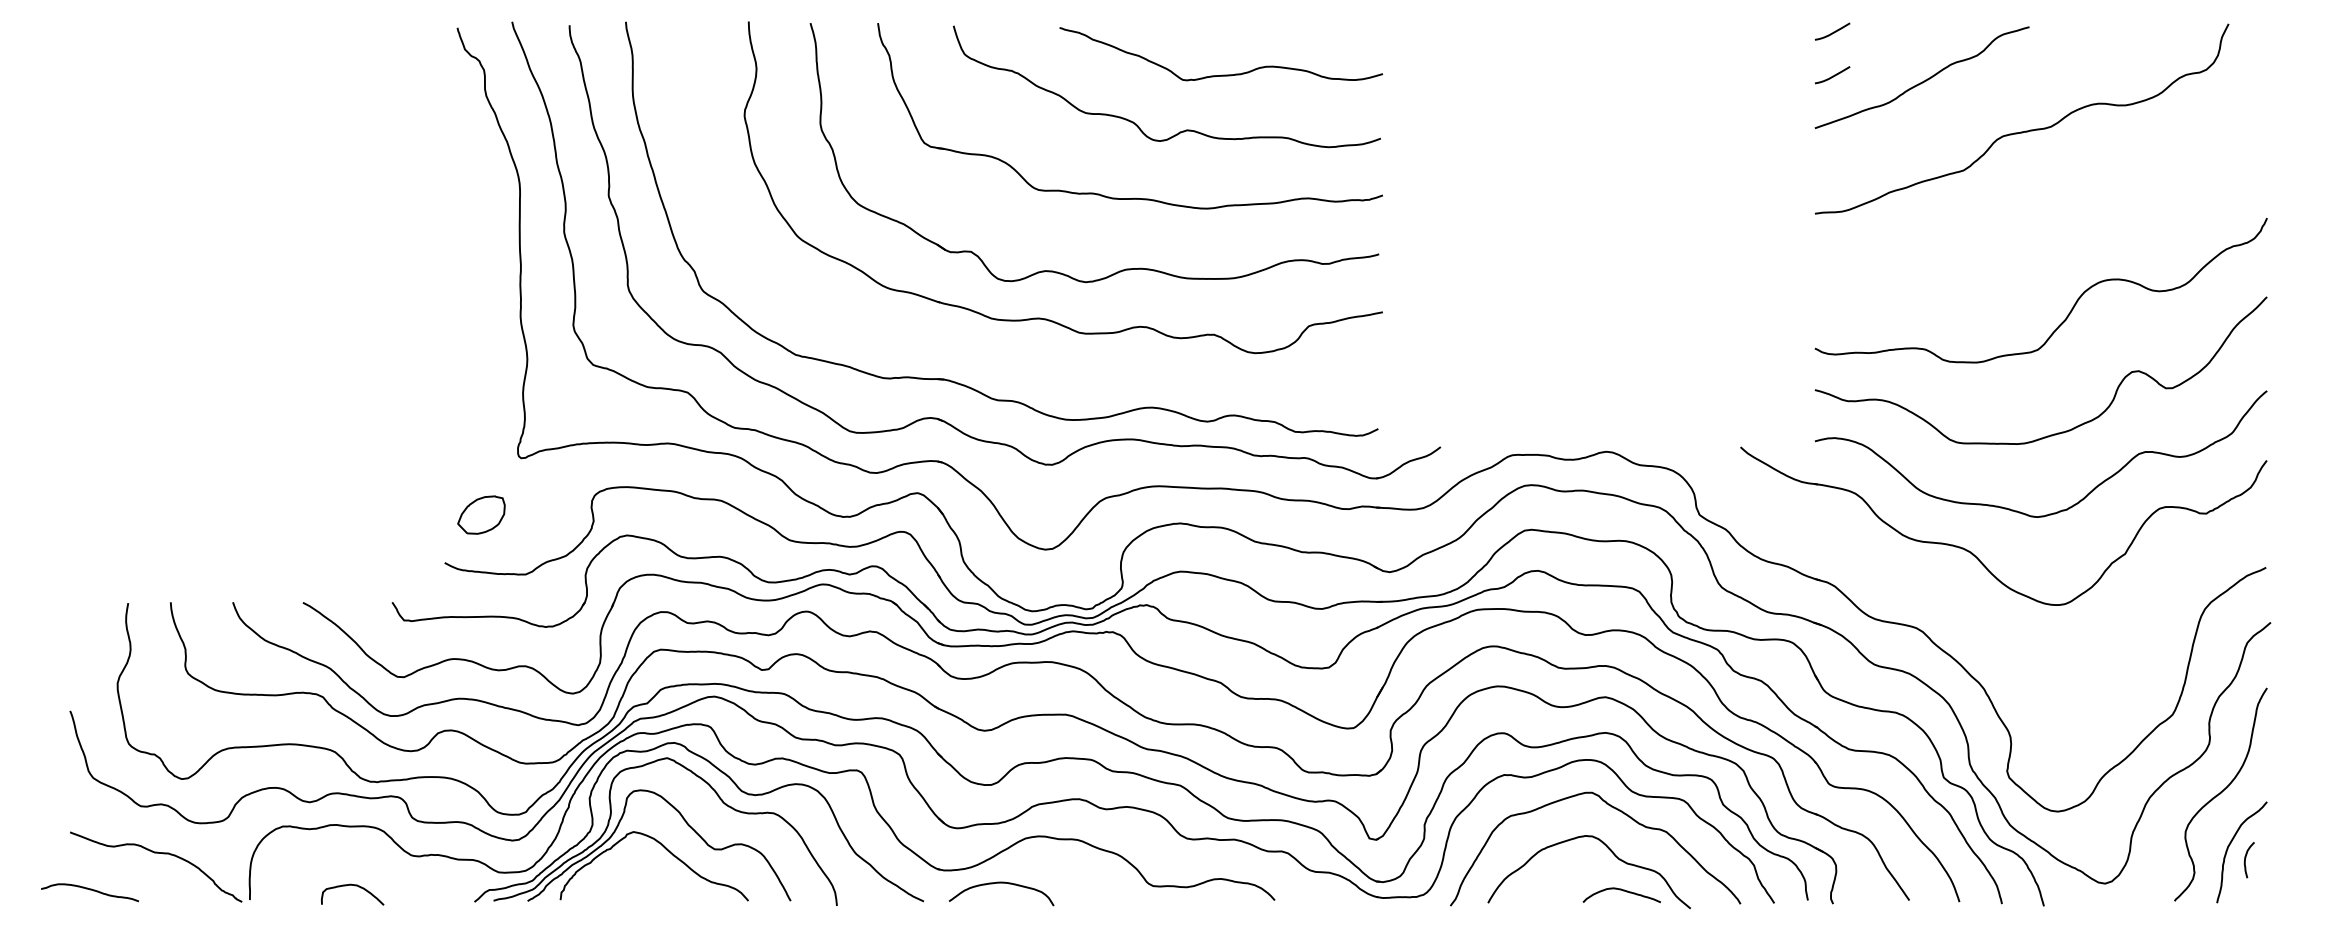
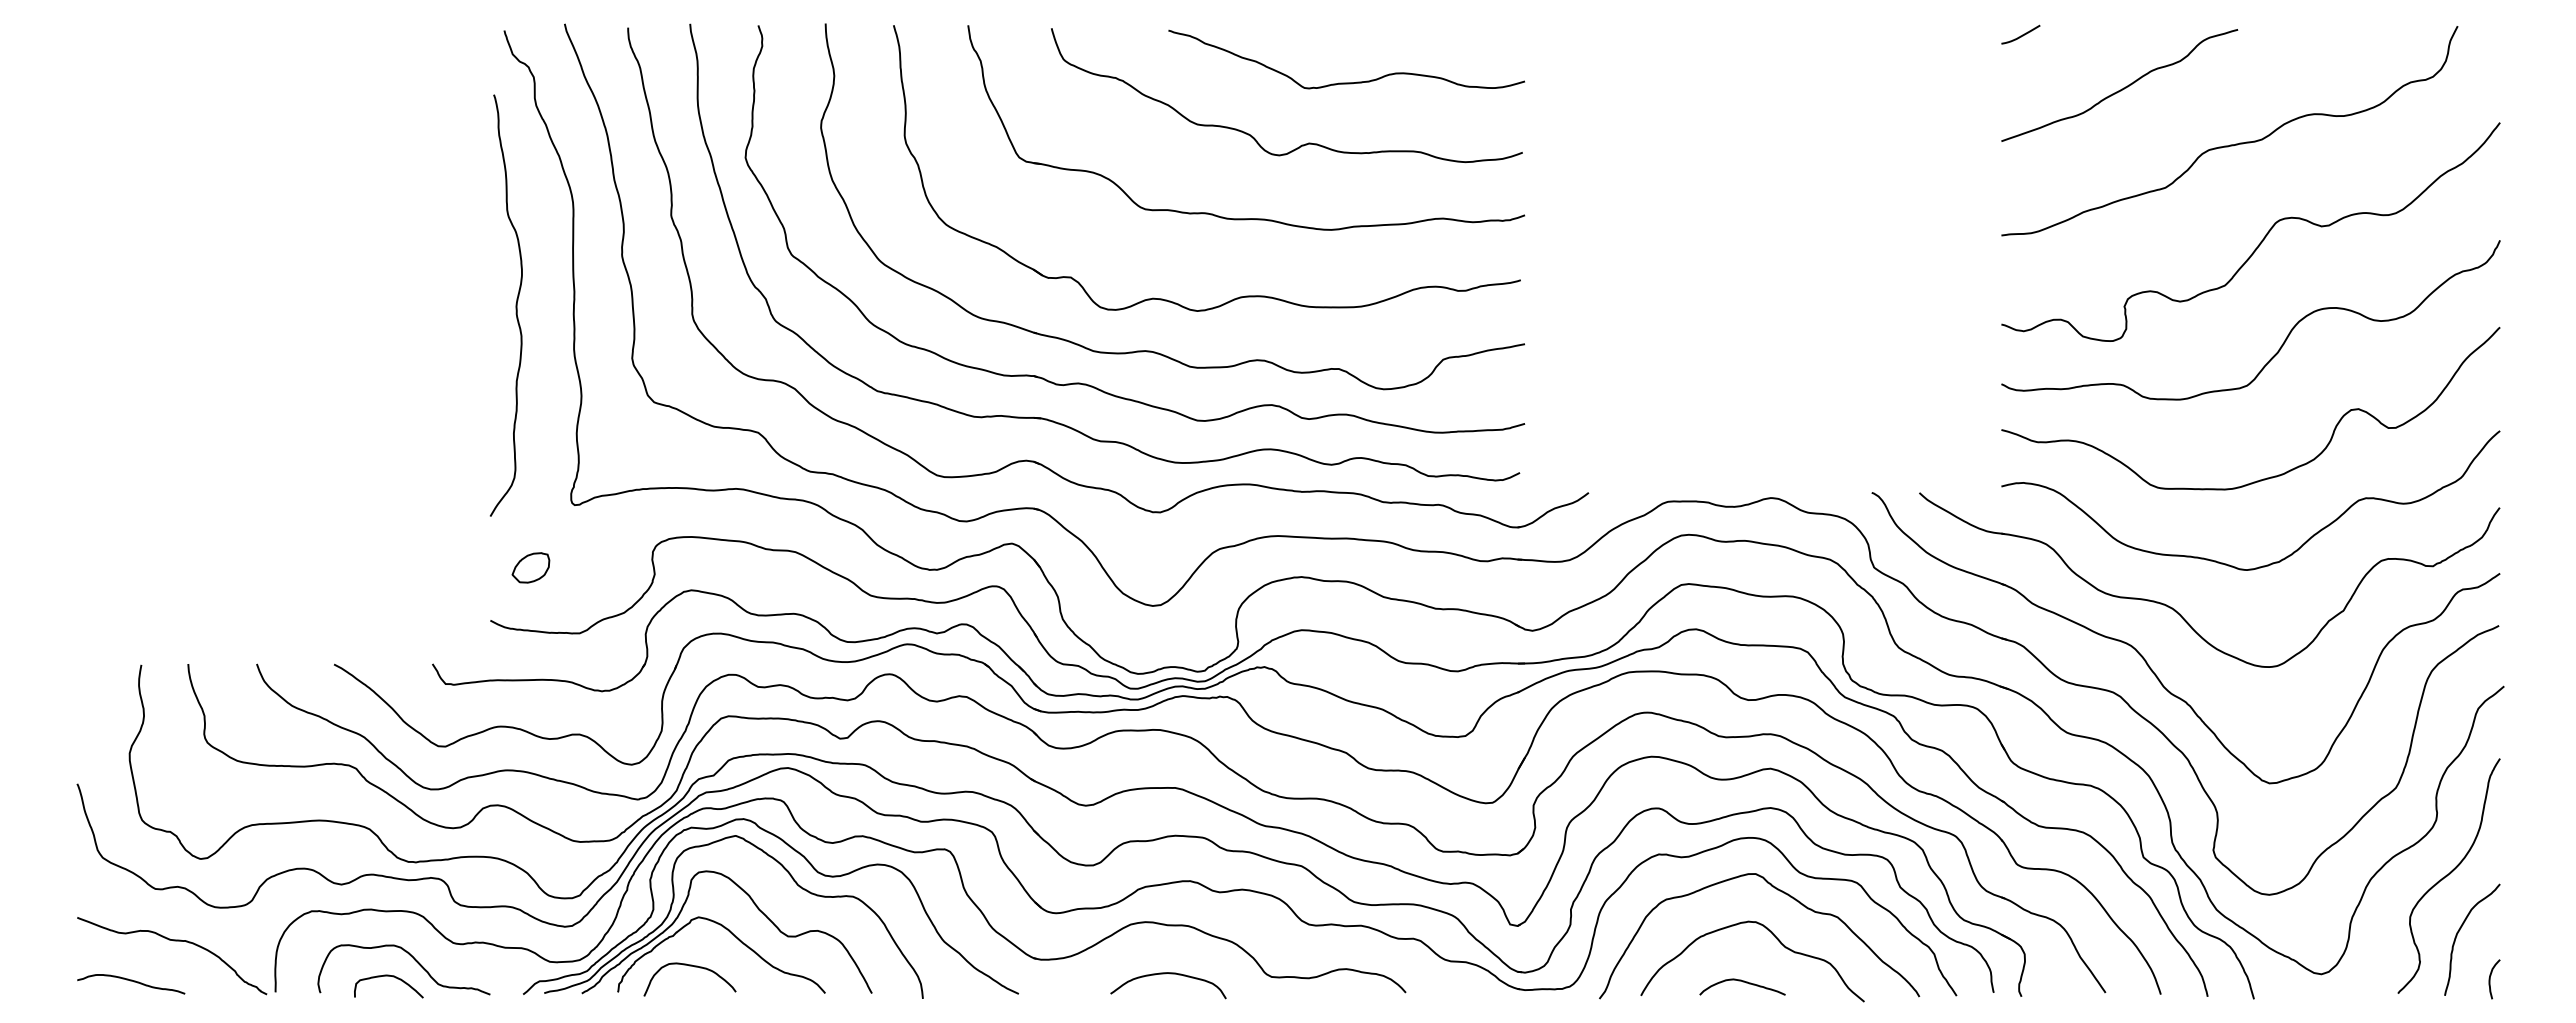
curve: (1832, 75) -> (2020, 83), removed
curve: (2049, 219) -> (2260, 241), added
curve: (467, 277) -> (515, 305), added
part: (985, 347) -> (1086, 383), added
part: (481, 514) -> (530, 567), size x0.71
part: (1946, 599) -> (2146, 660), added
curve: (2245, 860) -> (2490, 979), moved
curve: (375, 870) -> (413, 959), added
curve: (625, 876) -> (689, 966), added
curve: (1002, 883) -> (1169, 974), moved
curve: (90, 890) -> (131, 981), moved
curve: (1621, 891) -> (1742, 982), moved

